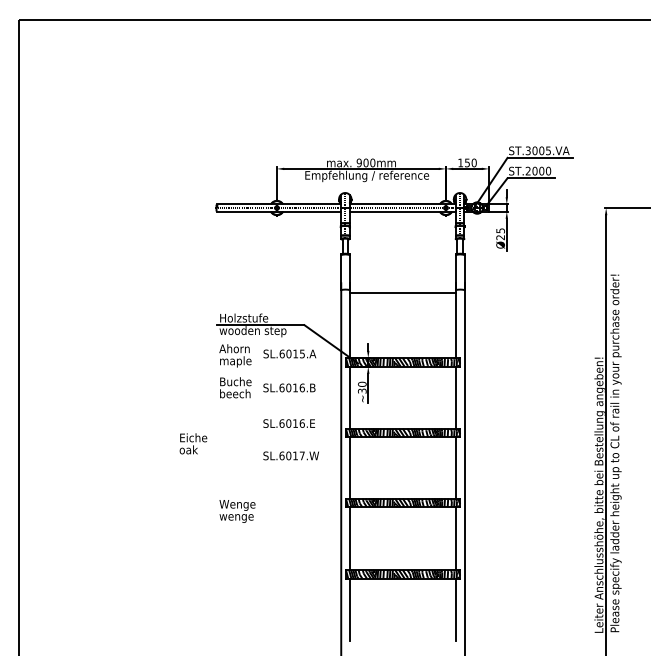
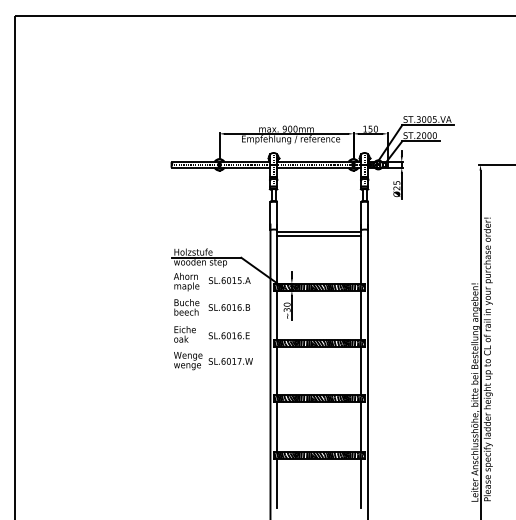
line: (402, 298) -> (319, 236), added
text: (193, 443) -> (185, 334), moved
text: (237, 511) -> (188, 361), moved

